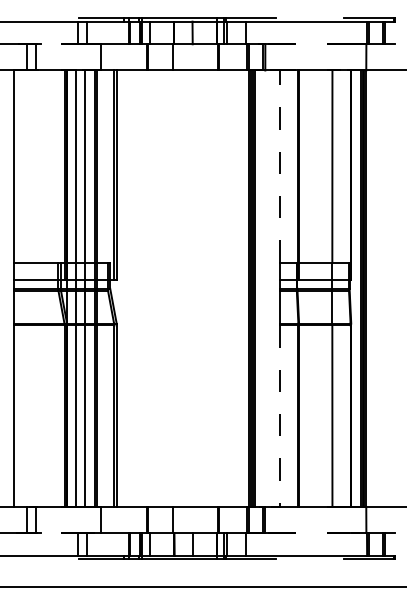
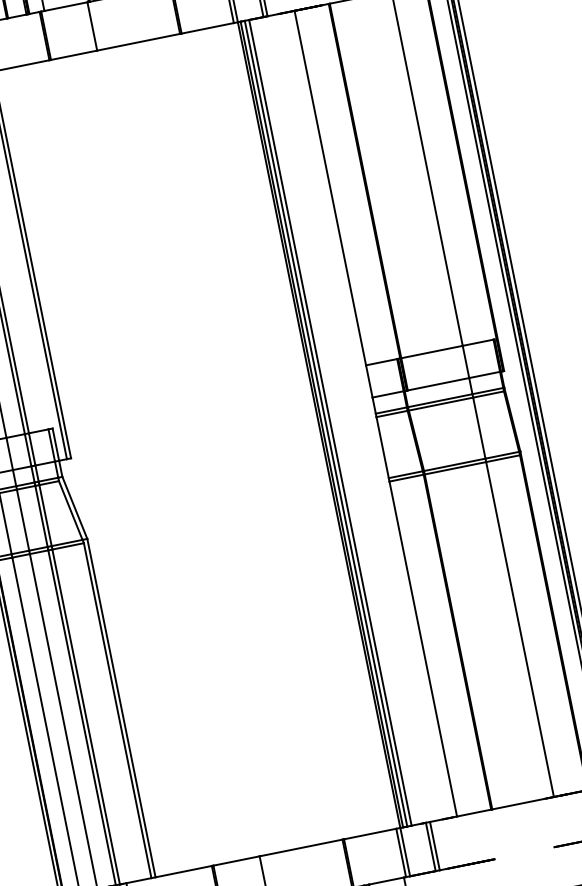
line: (279, 166) -> (329, 188), dashed -> solid
line: (279, 416) -> (422, 649), dashed -> solid

